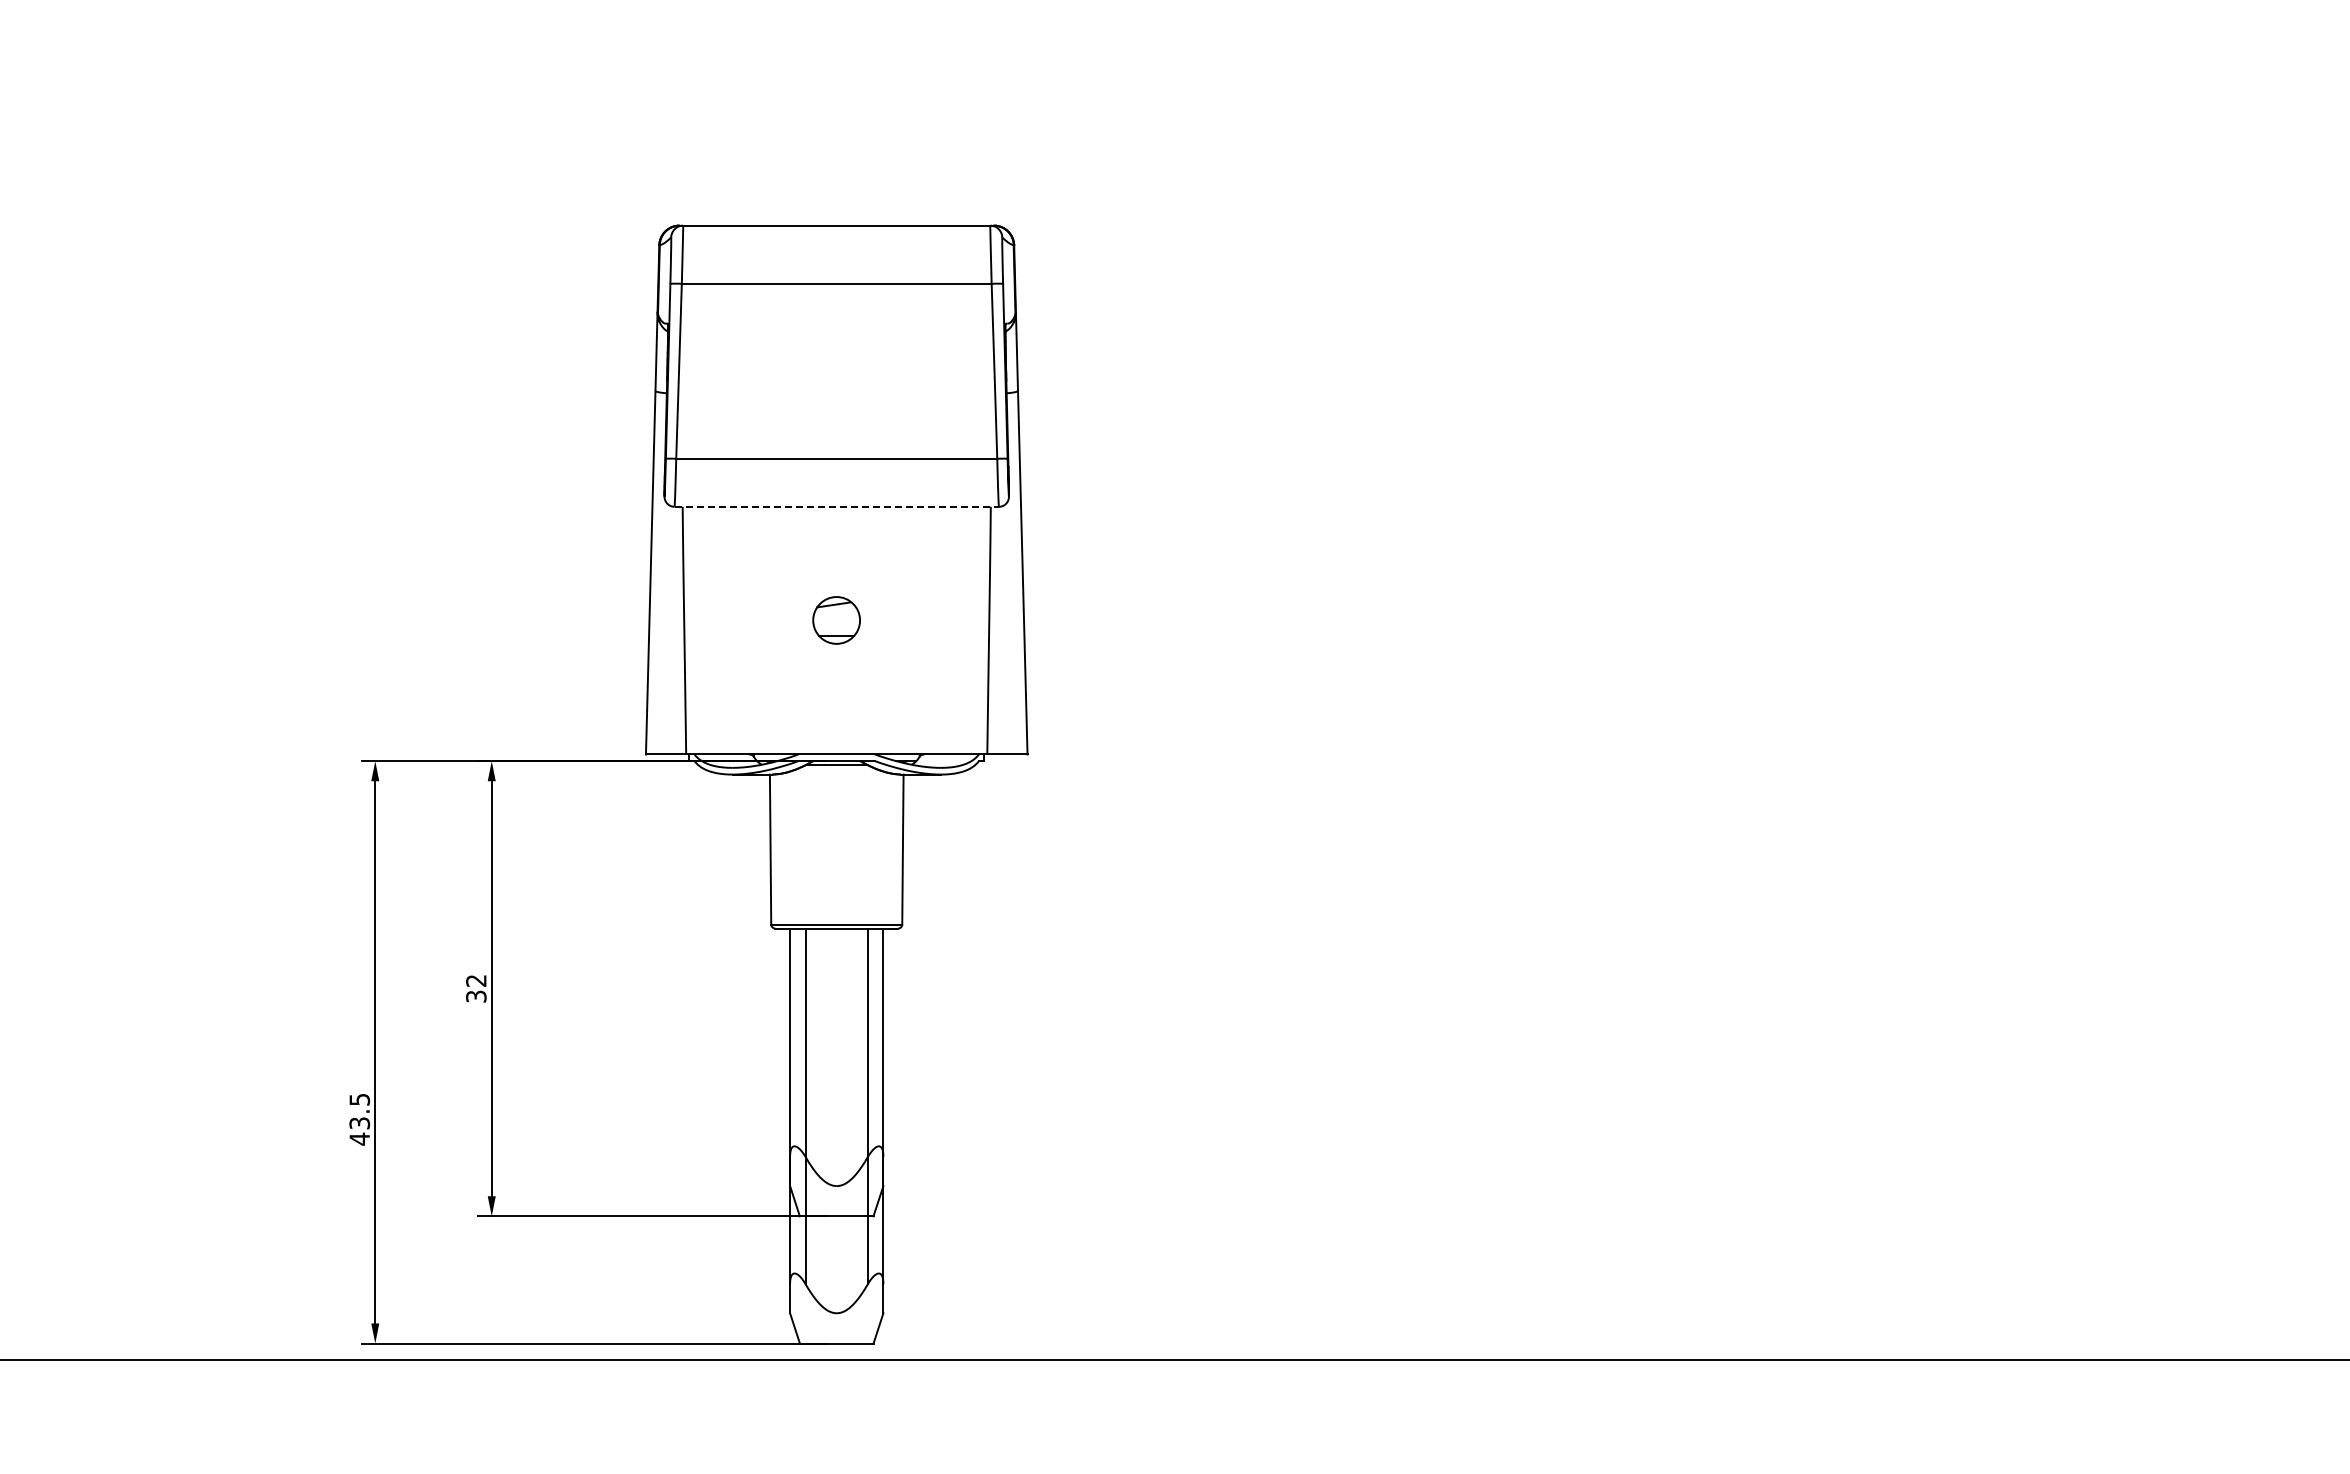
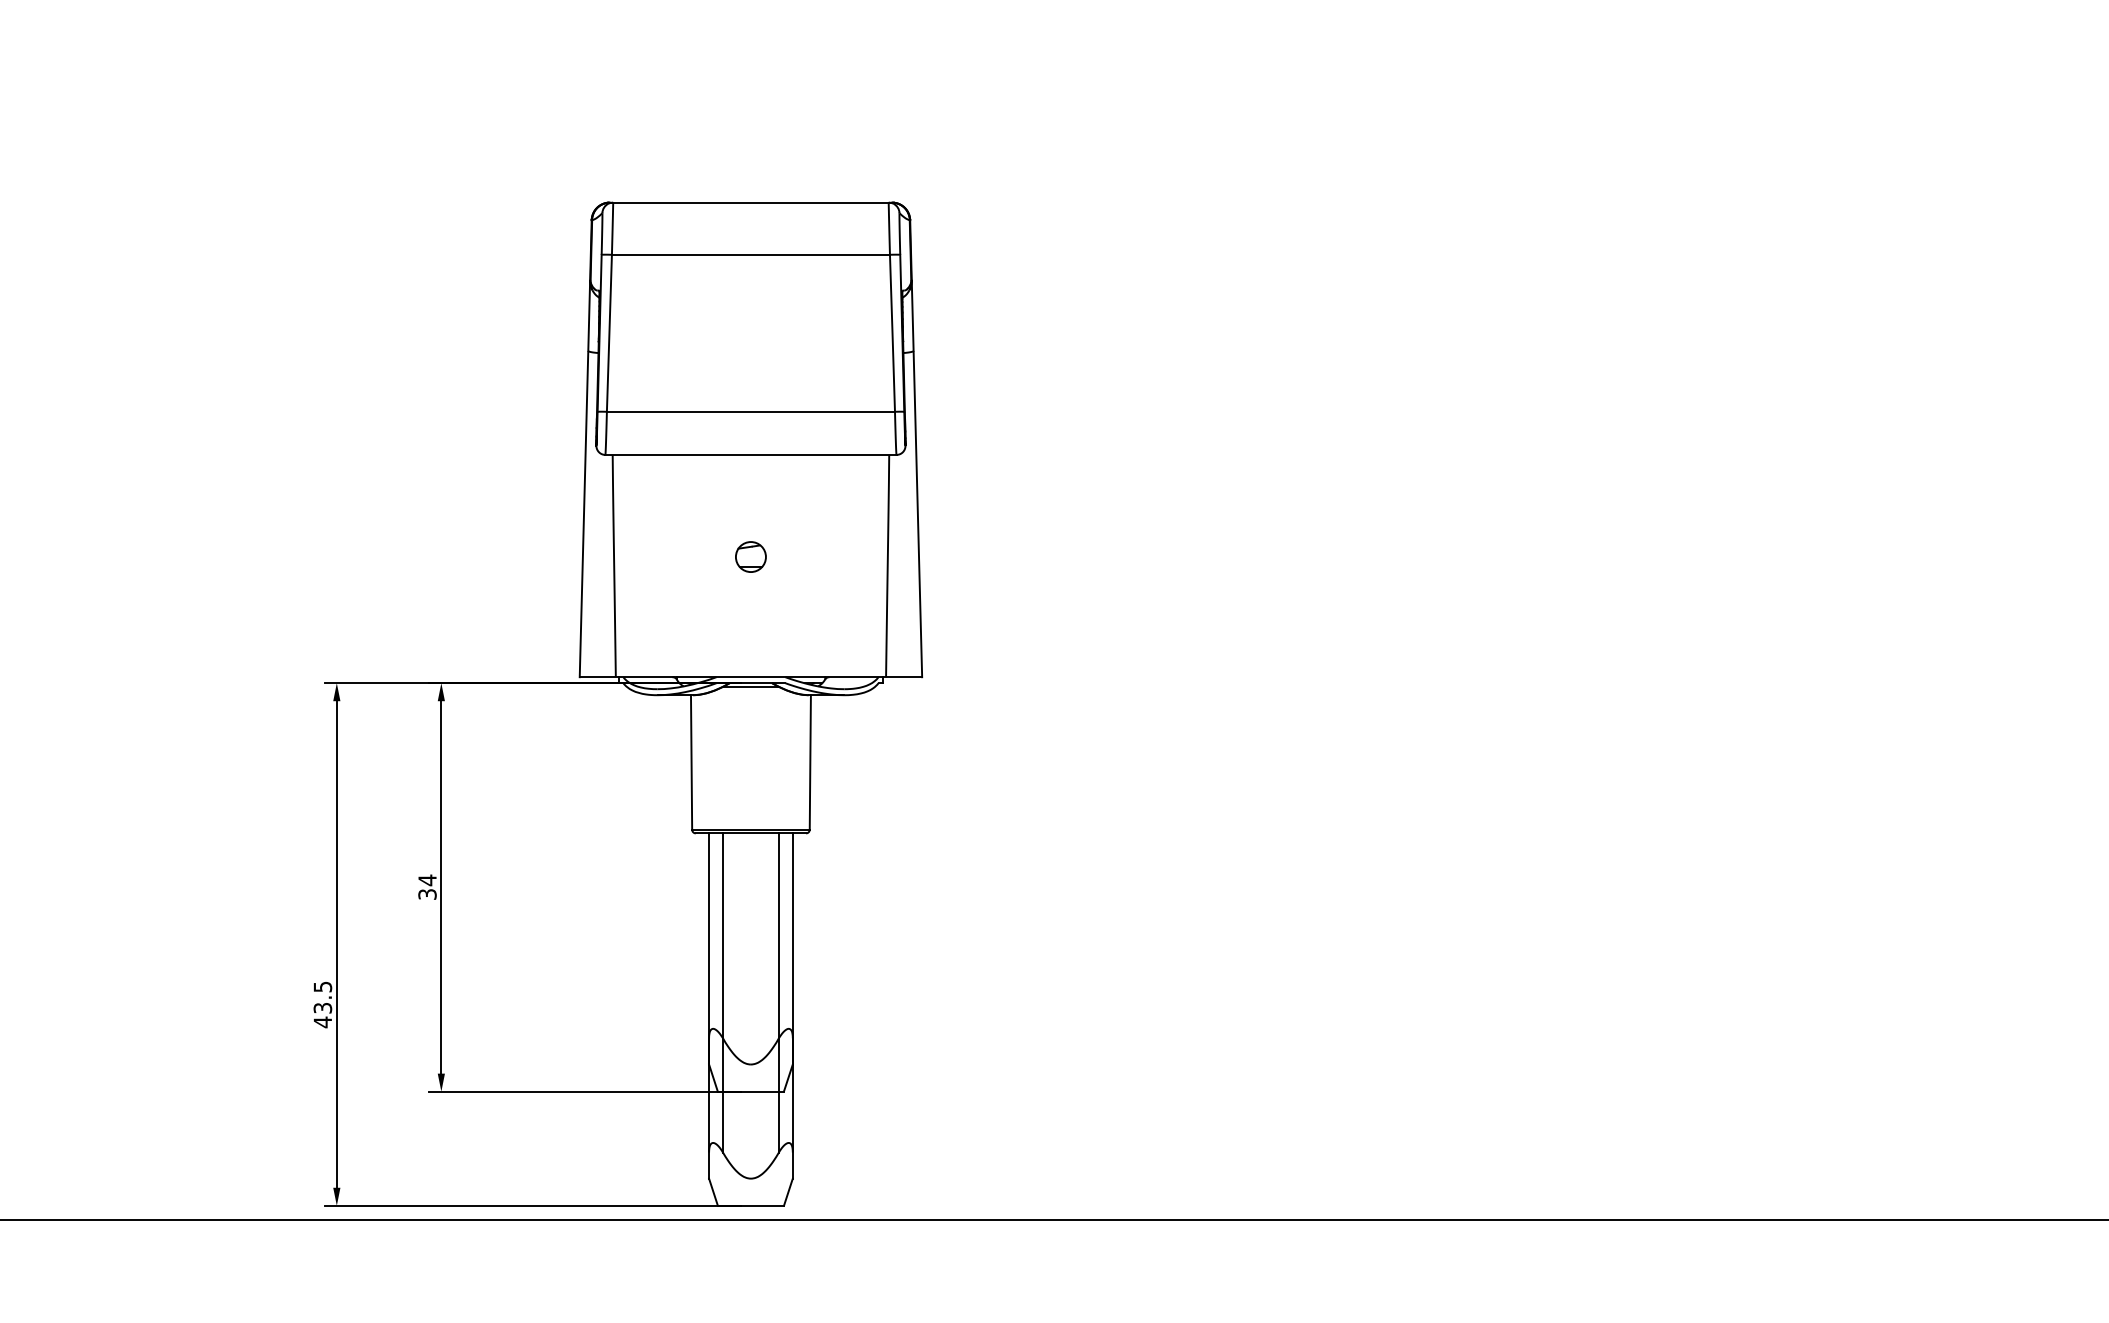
line: (837, 506) -> (751, 454), dashed -> solid
part: (836, 620) -> (750, 556), size x0.71
text: (476, 980) -> (427, 880), 32 -> 34

